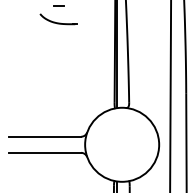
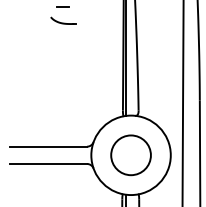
part: (59, 19) -> (63, 20), size x0.62
circle: (121, 144) -> (130, 155), added

